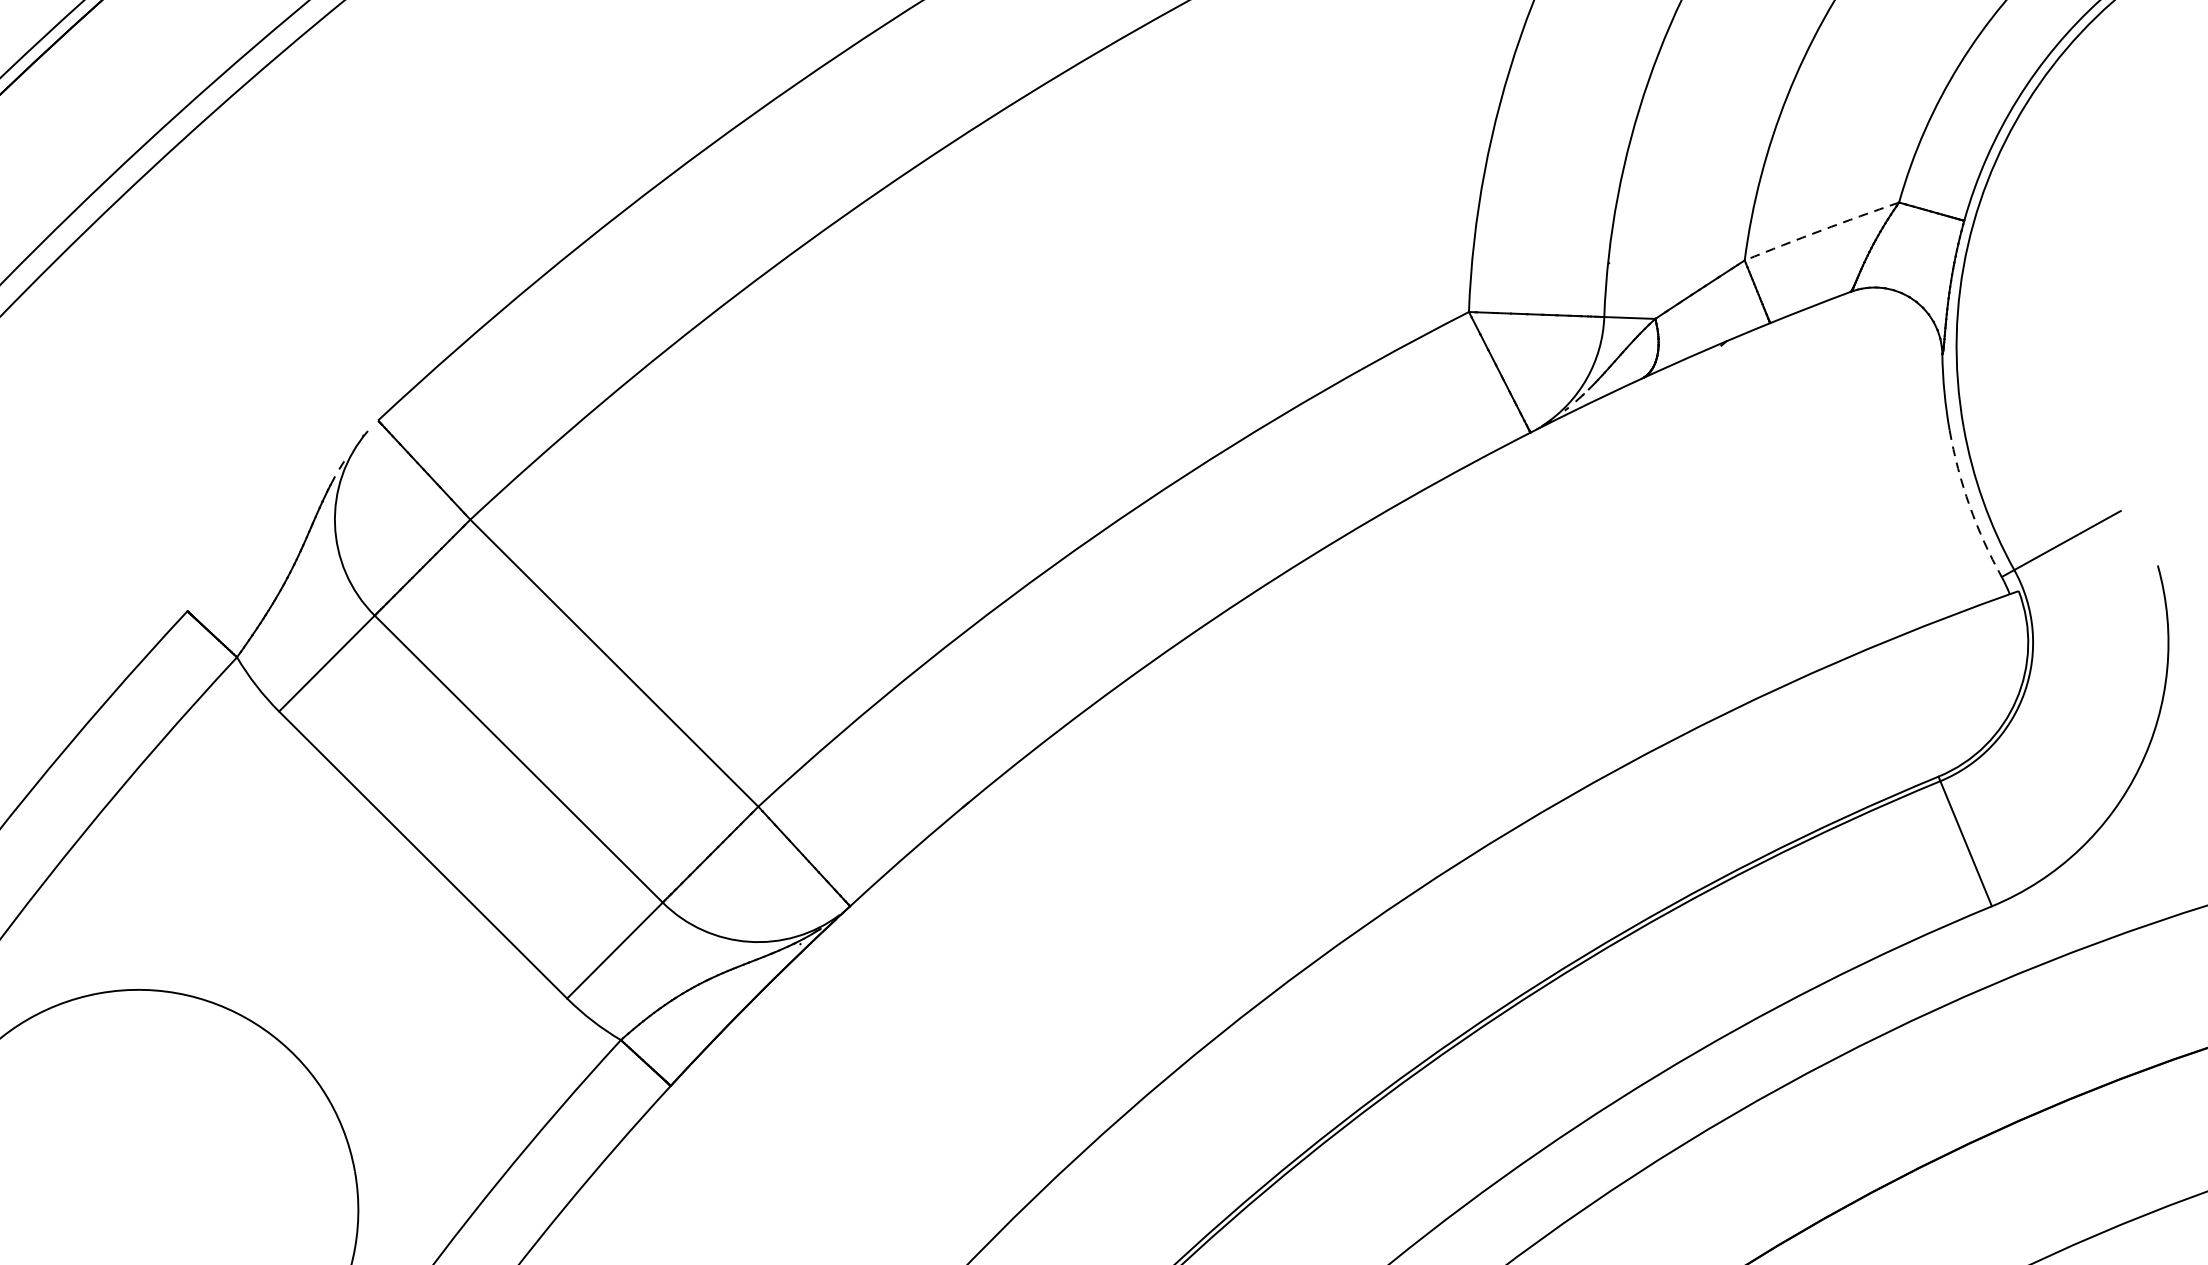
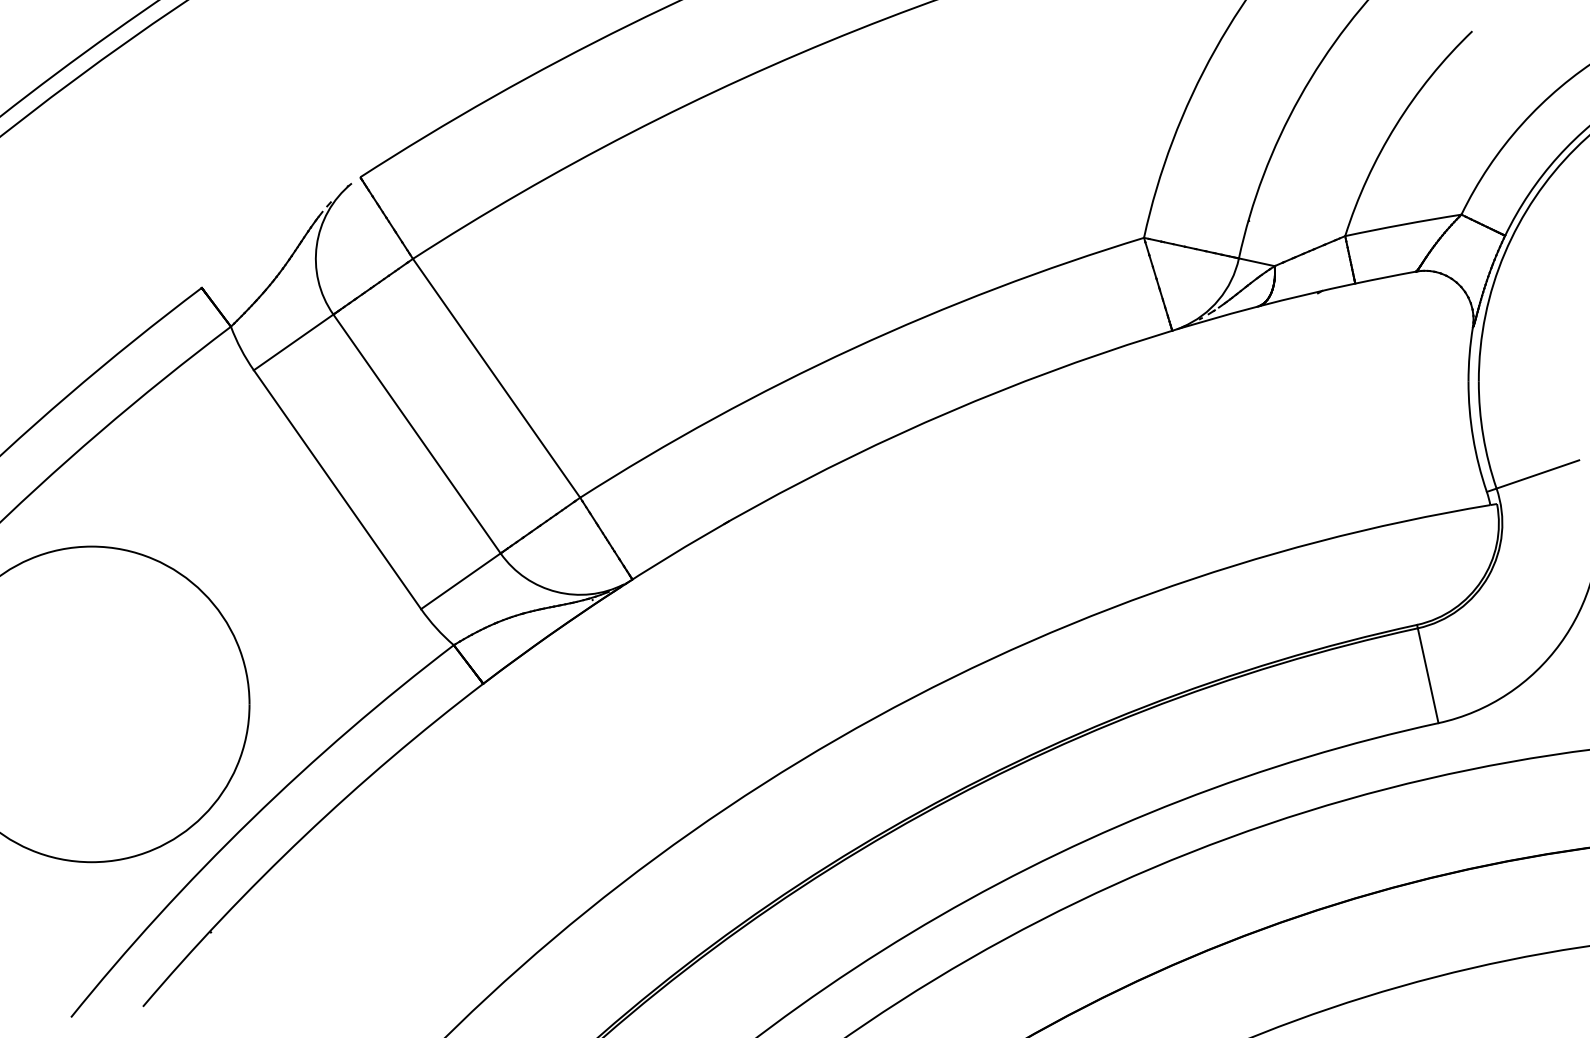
arc: (1821, 230) -> (1403, 224), dashed -> solid
arc: (1970, 505) -> (1473, 437), dashed -> solid

